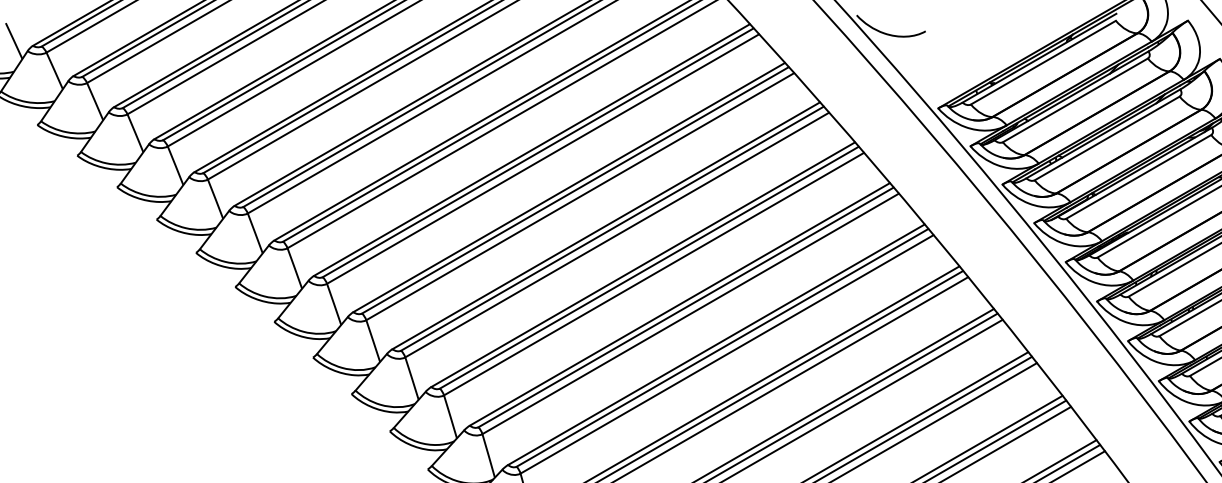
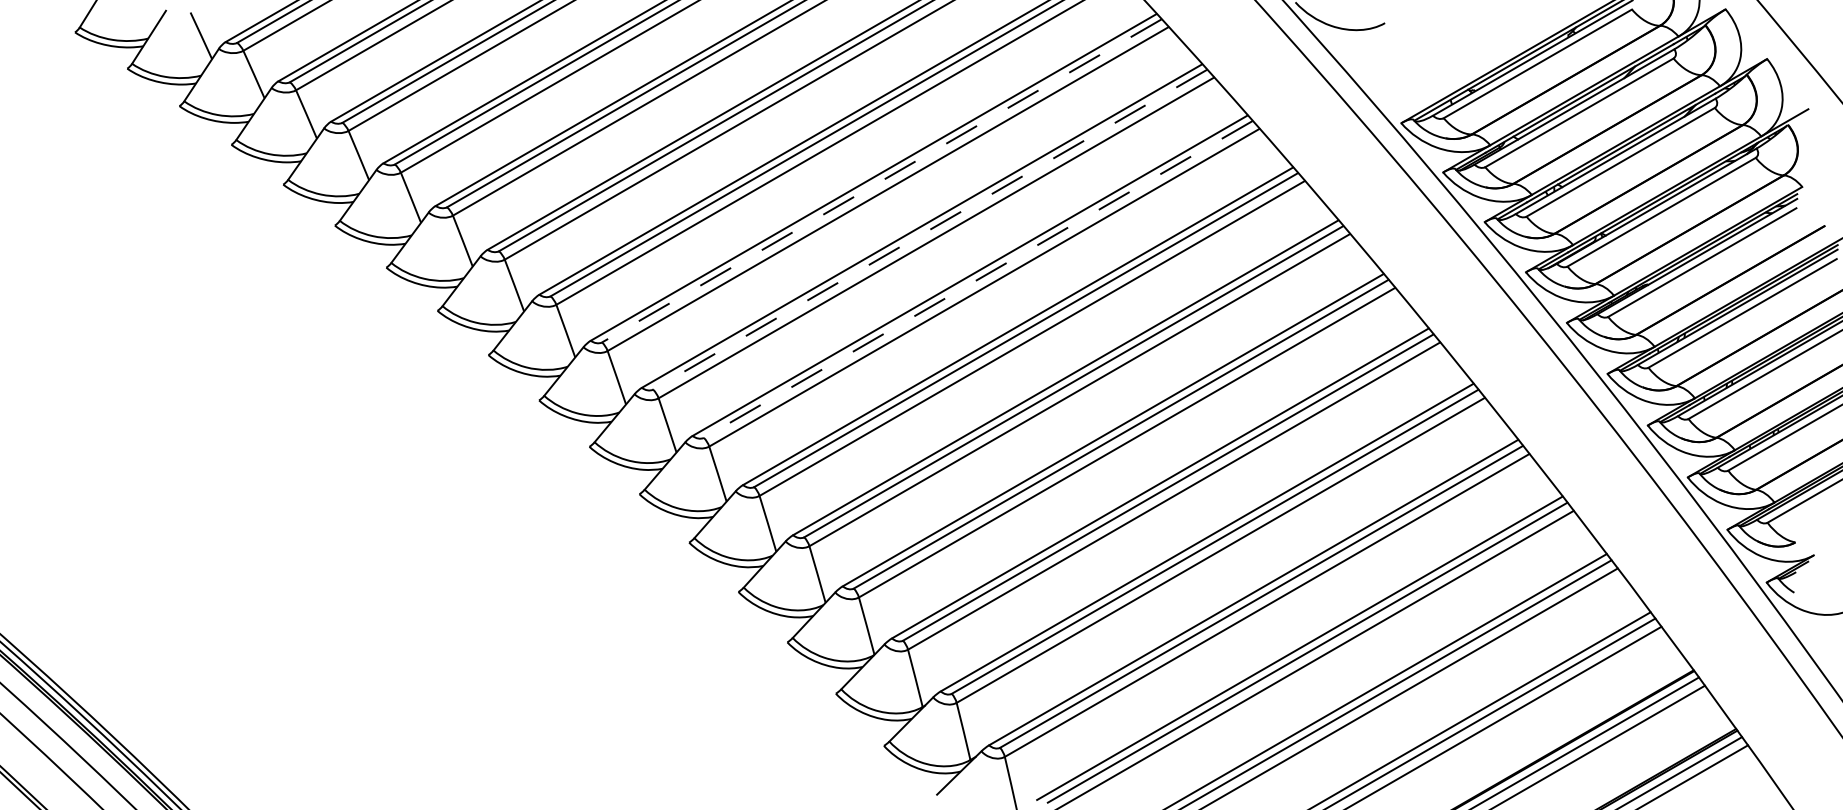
line: (537, 152) -> (881, 180), solid -> dashed
line: (575, 190) -> (930, 229), solid -> dashed
line: (612, 228) -> (978, 279), solid -> dashed

